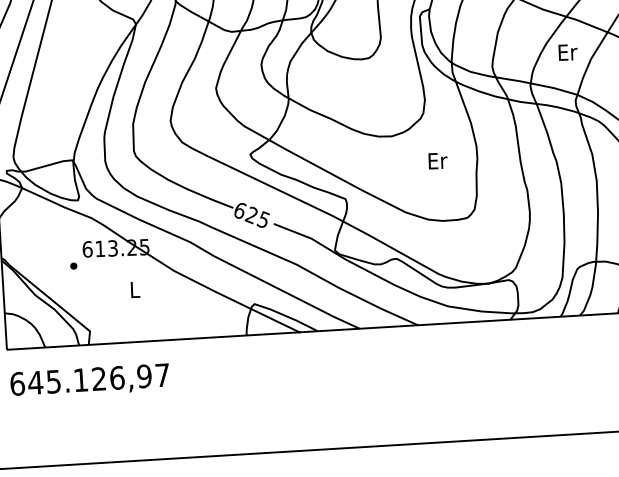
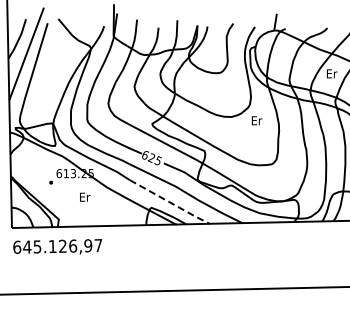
text: (436, 160) -> (256, 120), moved
text: (136, 288) -> (85, 196), L -> Er
line: (288, 293) -> (170, 202), solid -> dashed

